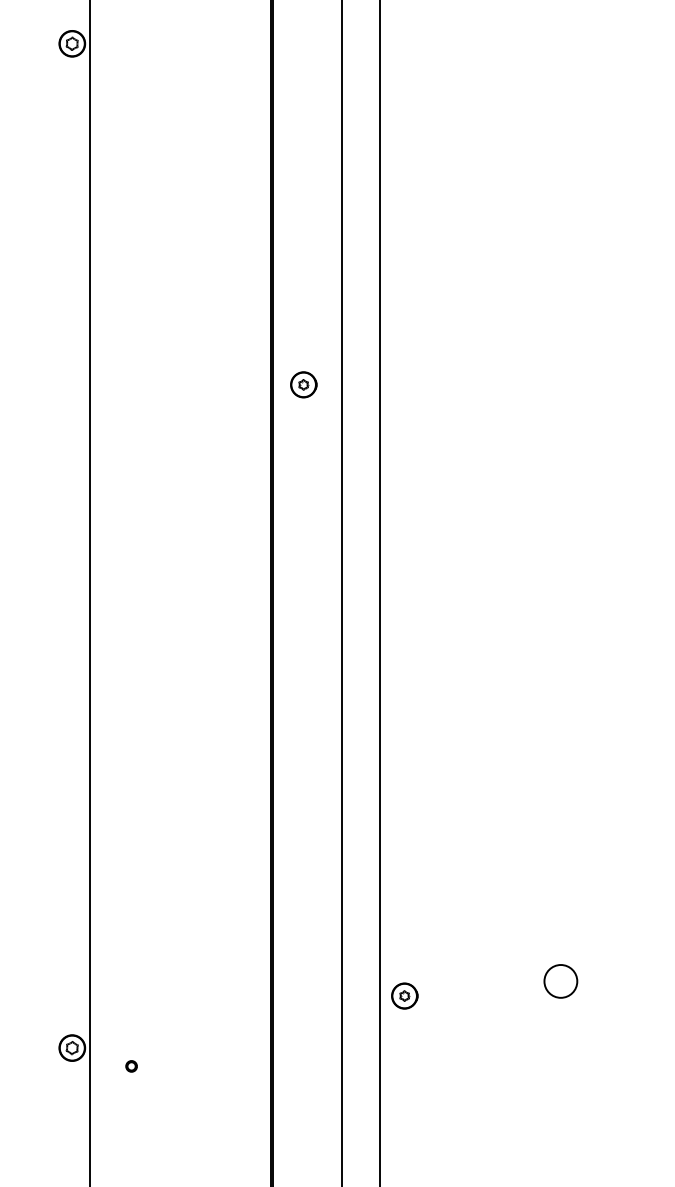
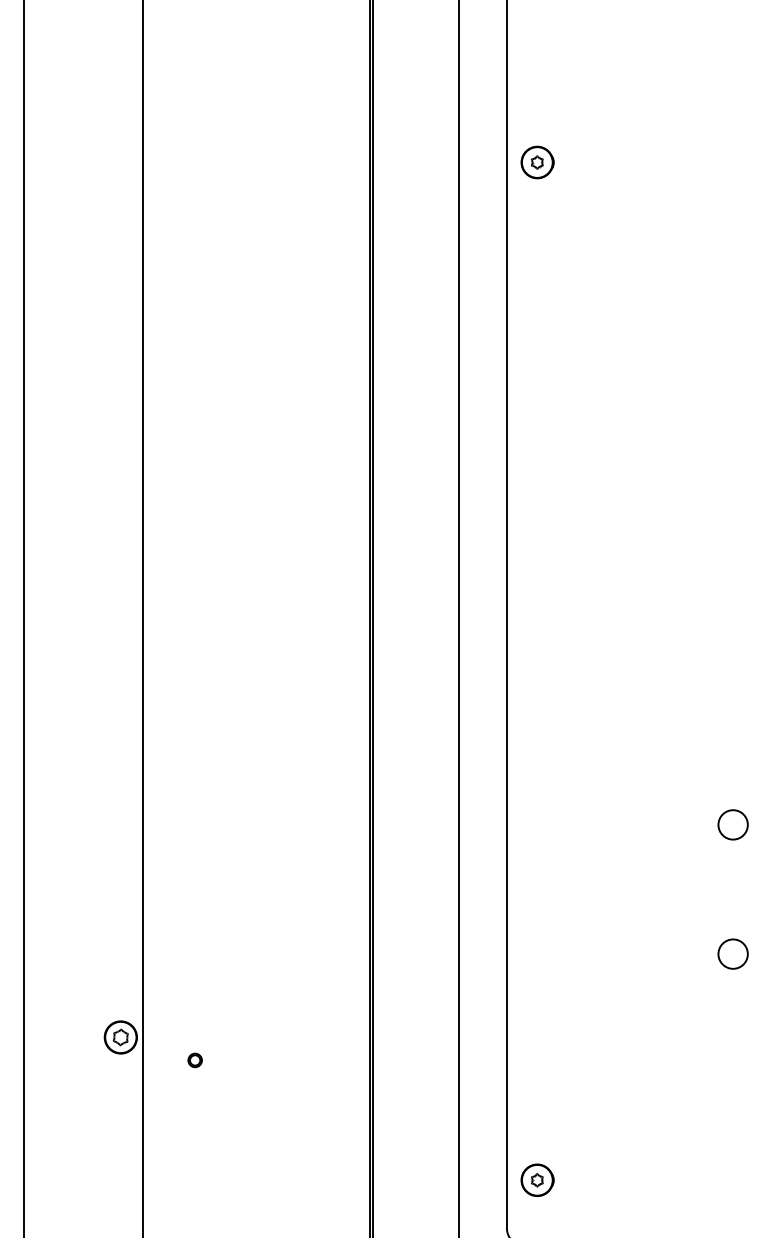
part: (303, 384) -> (537, 162), moved
circle: (560, 878) -> (732, 824), added
circle: (560, 981) -> (732, 954), size x0.71
part: (404, 995) -> (537, 1179), moved

